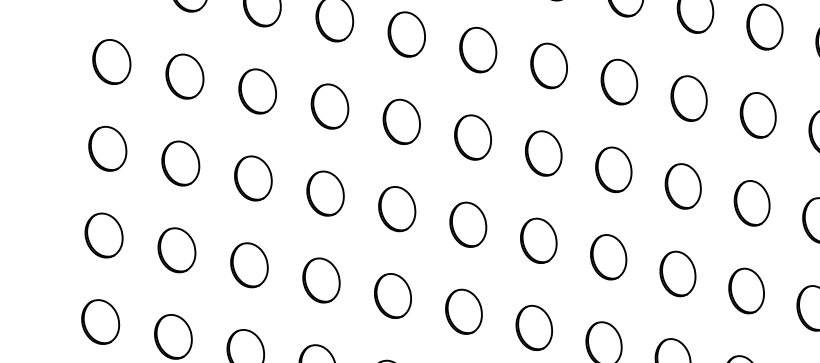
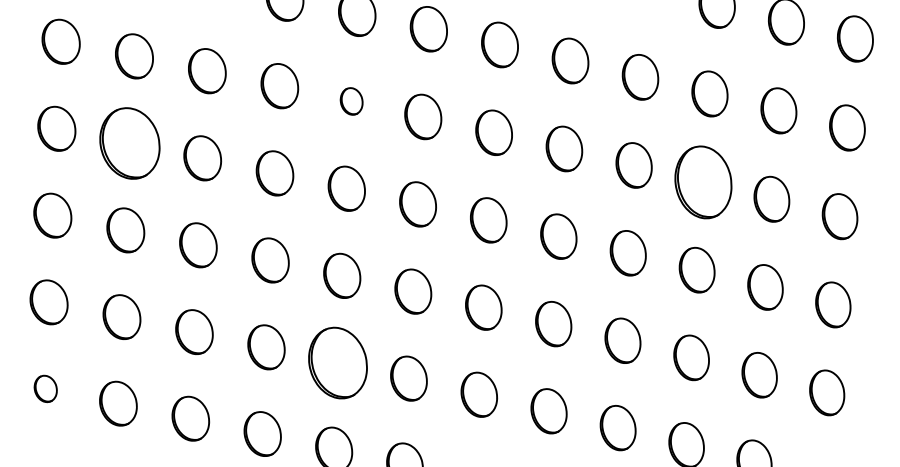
part: (406, 34) -> (351, 101), size x0.6
part: (184, 76) -> (129, 143), size x1.6
part: (757, 114) -> (702, 181), size x1.6
part: (392, 295) -> (337, 362), size x1.6
part: (100, 321) -> (45, 388), size x0.6

